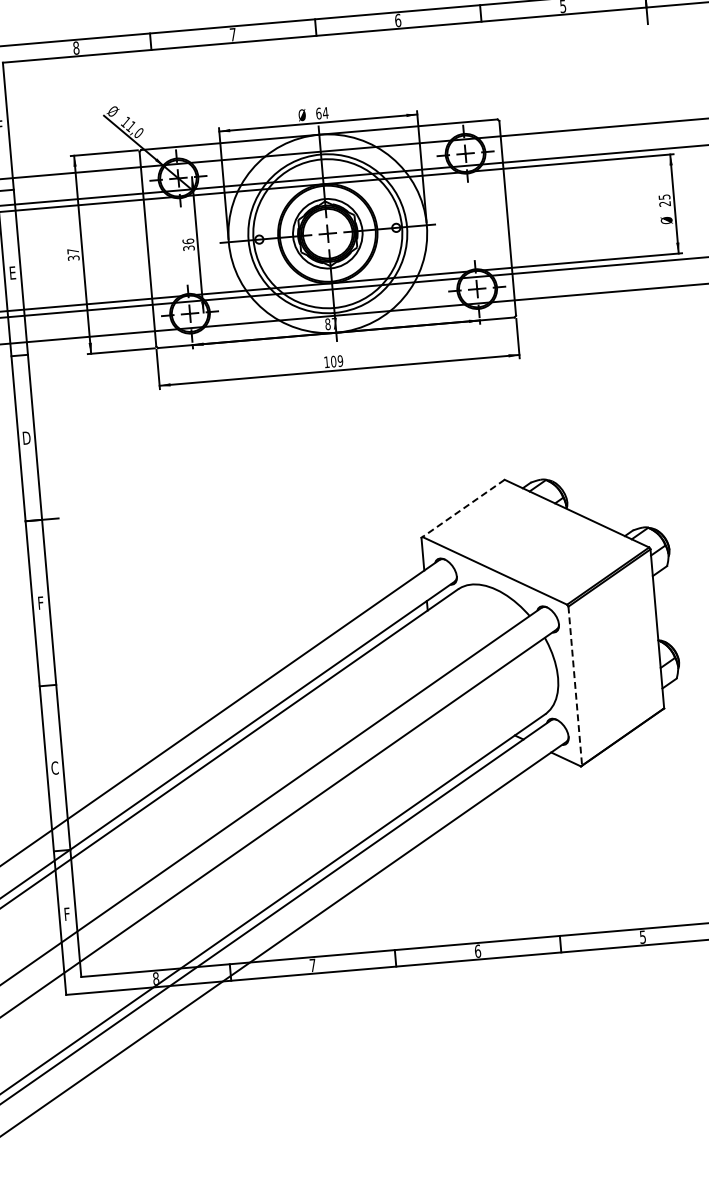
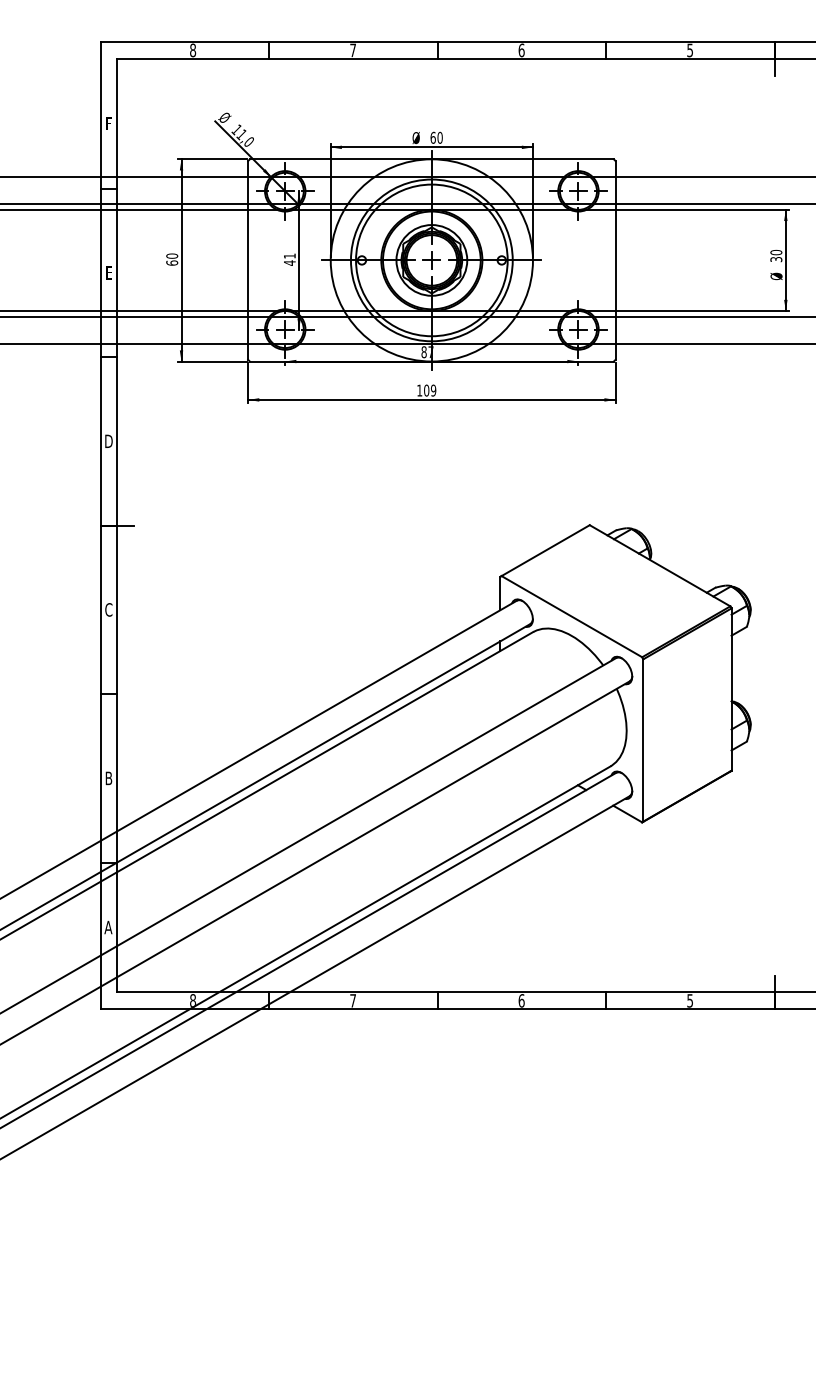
text: (324, 112) -> (439, 137), 64 -> 60
text: (664, 199) -> (776, 255), 25 -> 30
text: (188, 244) -> (289, 259), 36 -> 41
text: (73, 254) -> (172, 259), 37 -> 60
line: (463, 508) -> (545, 550), dashed -> solid
text: (40, 602) -> (108, 609), F -> C
line: (575, 686) -> (643, 740), dashed -> solid
text: (54, 768) -> (108, 778), C -> B
text: (67, 914) -> (108, 927), F -> A

